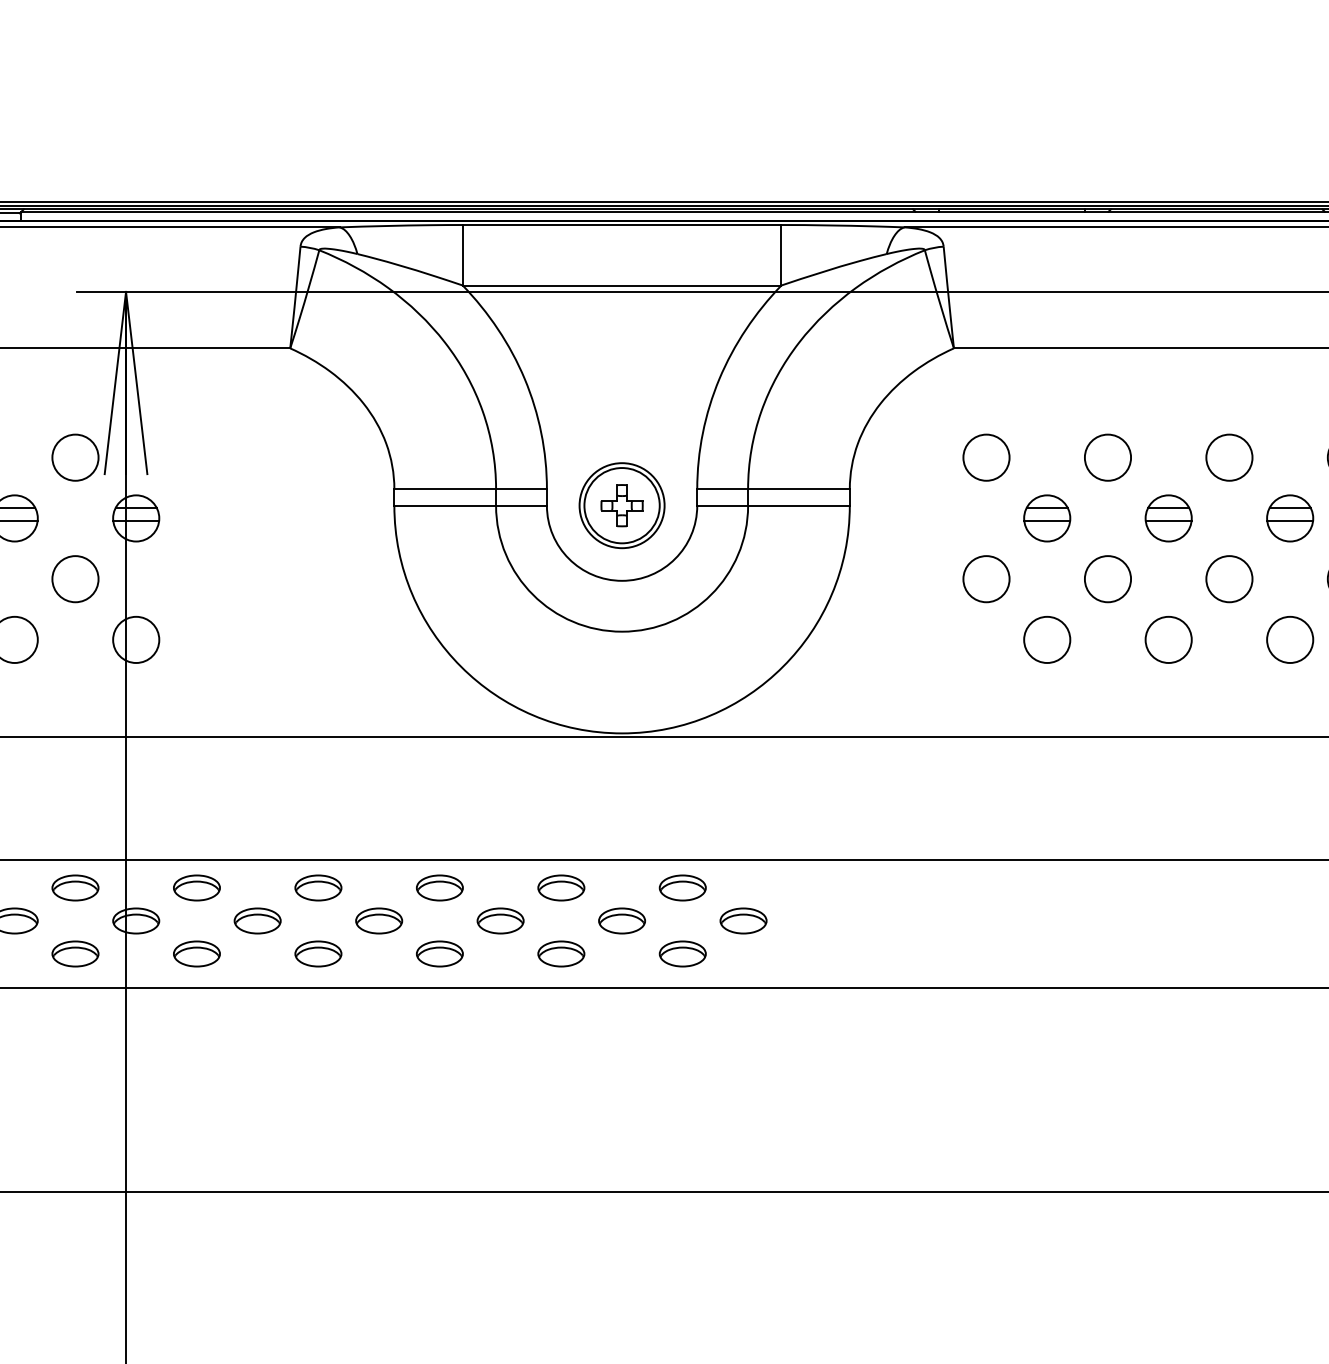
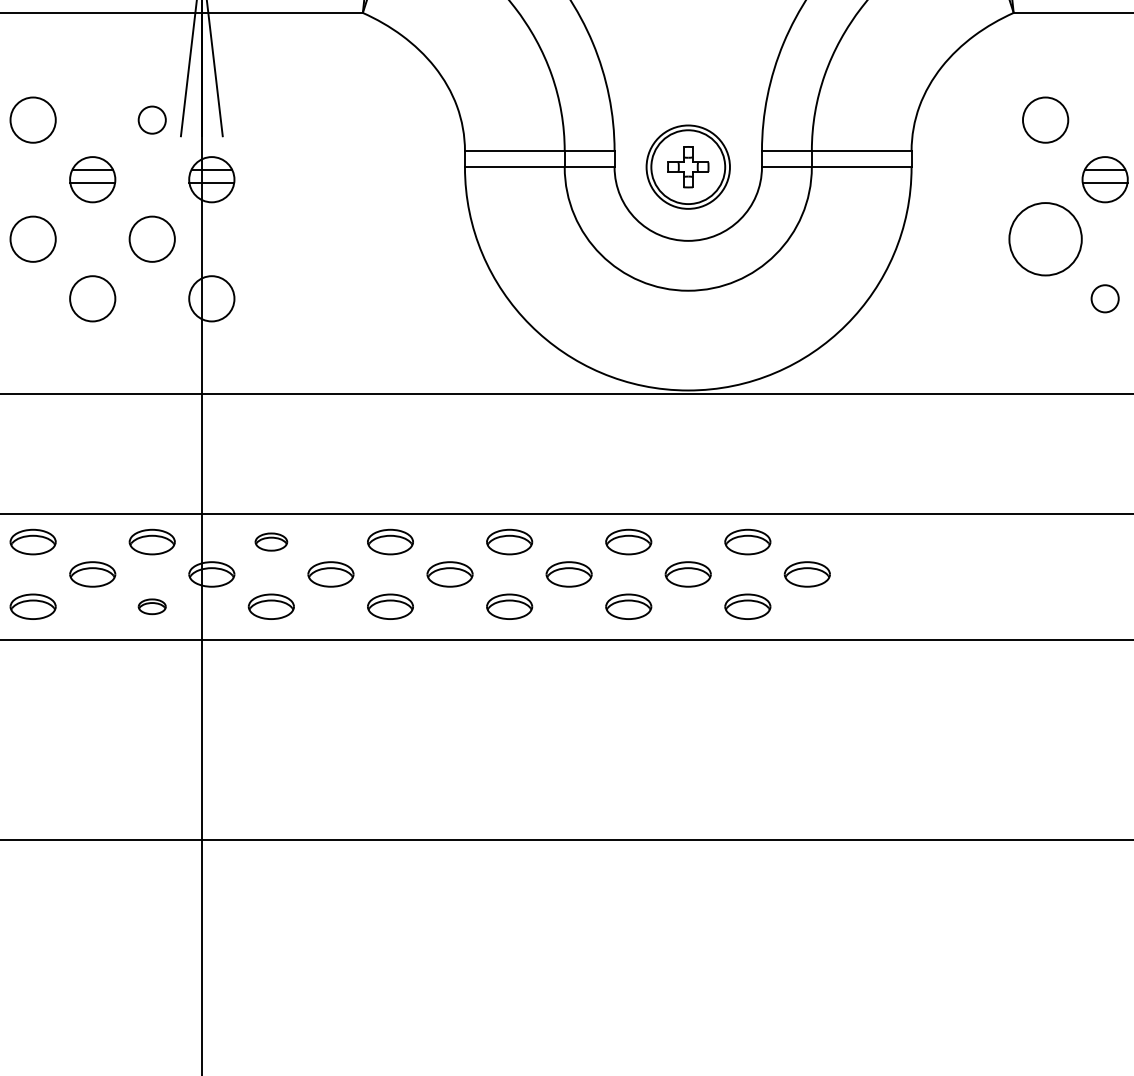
circle: (75, 457) -> (152, 119), size x0.6
circle: (986, 579) -> (1045, 239), size x1.6
circle: (1047, 639) -> (1105, 298), size x0.6
part: (196, 887) -> (270, 541), size x0.7
part: (75, 953) -> (152, 606), size x0.6

